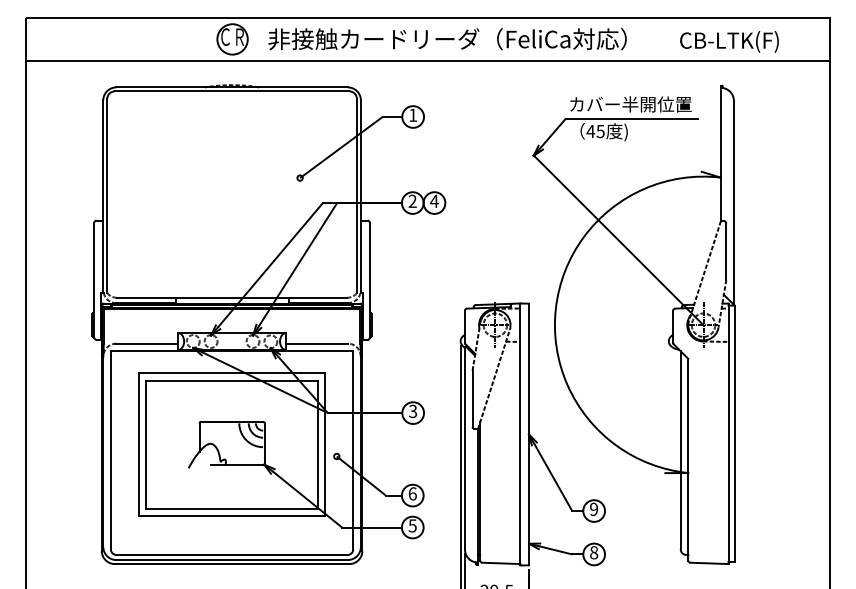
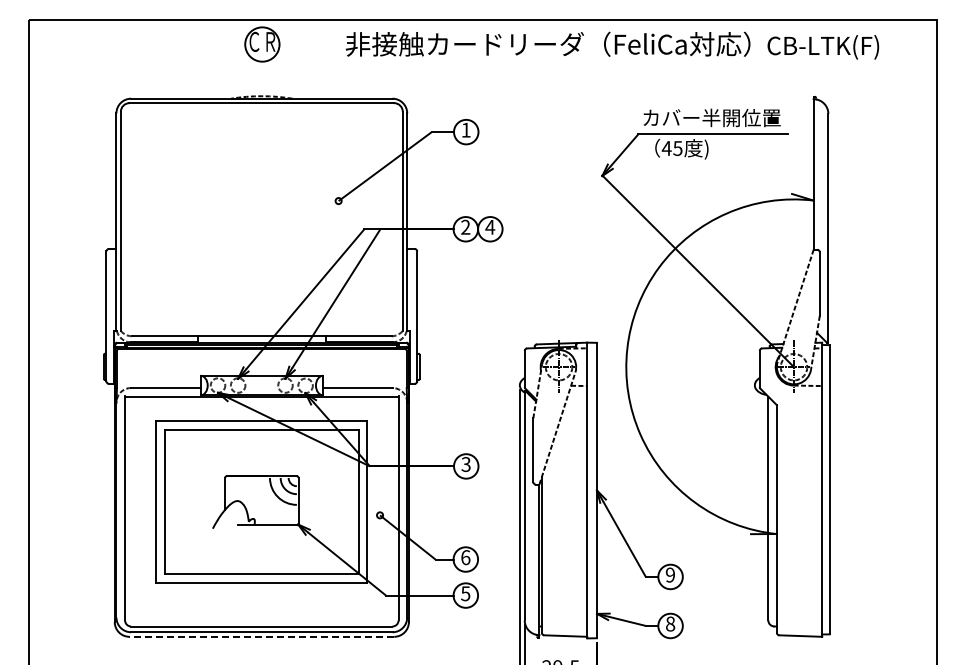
text: (447, 38) -> (547, 43), moved
line: (427, 61) -> (482, 69), removed
line: (231, 563) -> (261, 636), solid -> dashed

